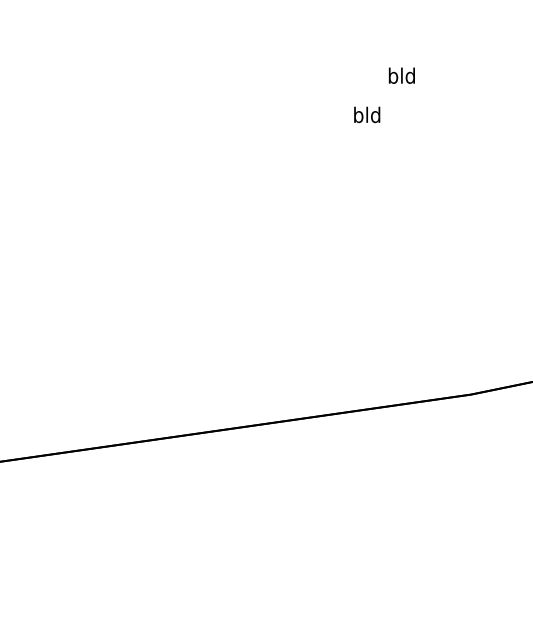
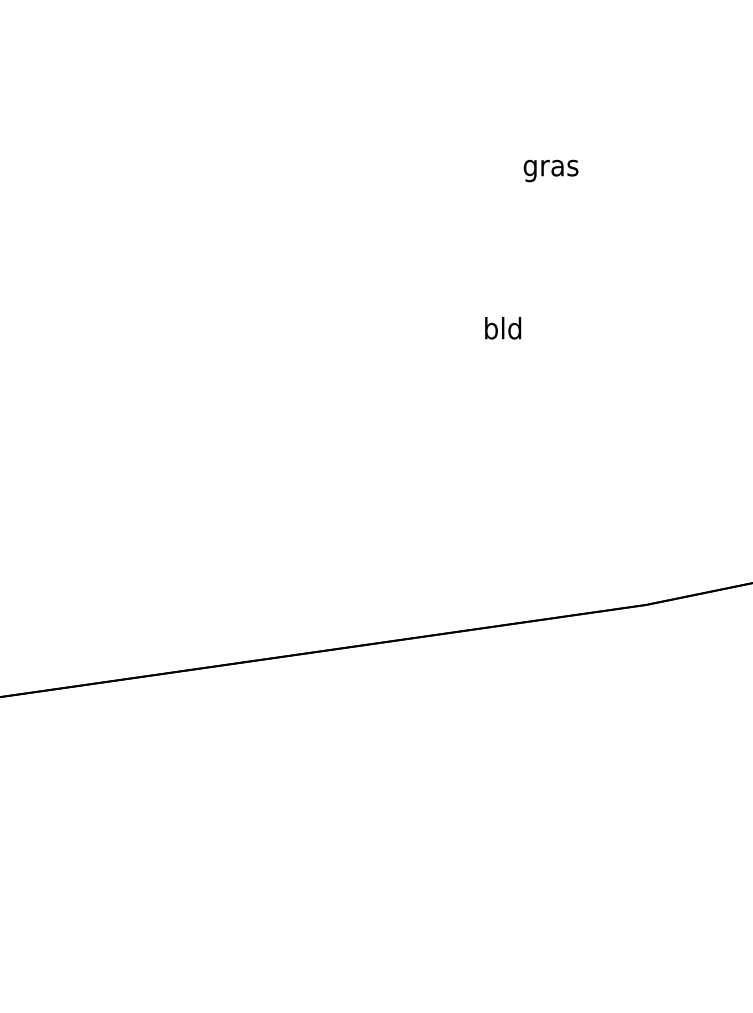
text: (401, 78) -> (550, 168), bld -> gras
text: (367, 115) -> (503, 328), moved

